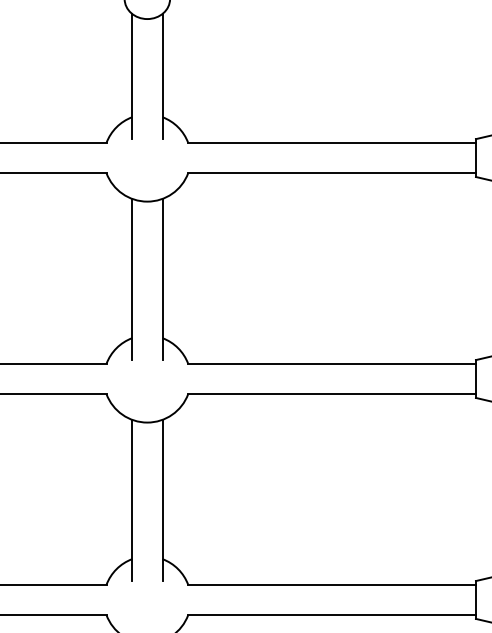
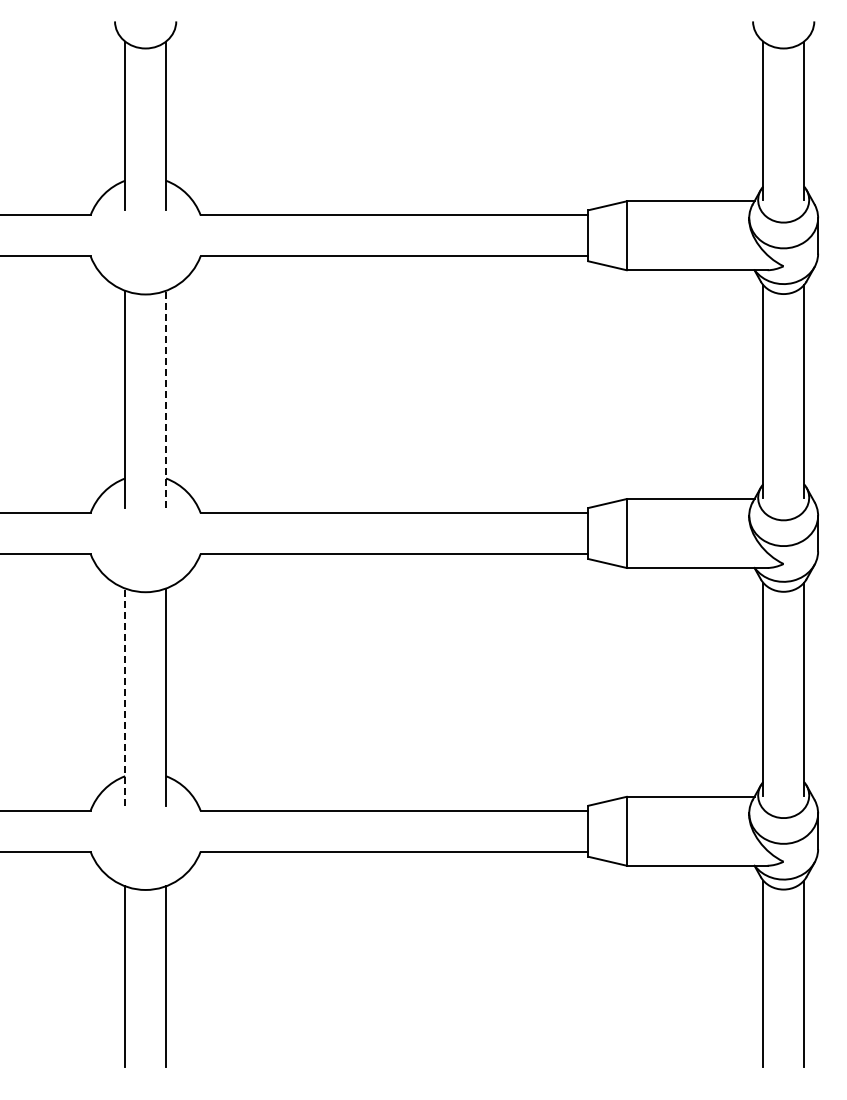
line: (162, 279) -> (166, 399), solid -> dashed
line: (132, 500) -> (125, 697), solid -> dashed

